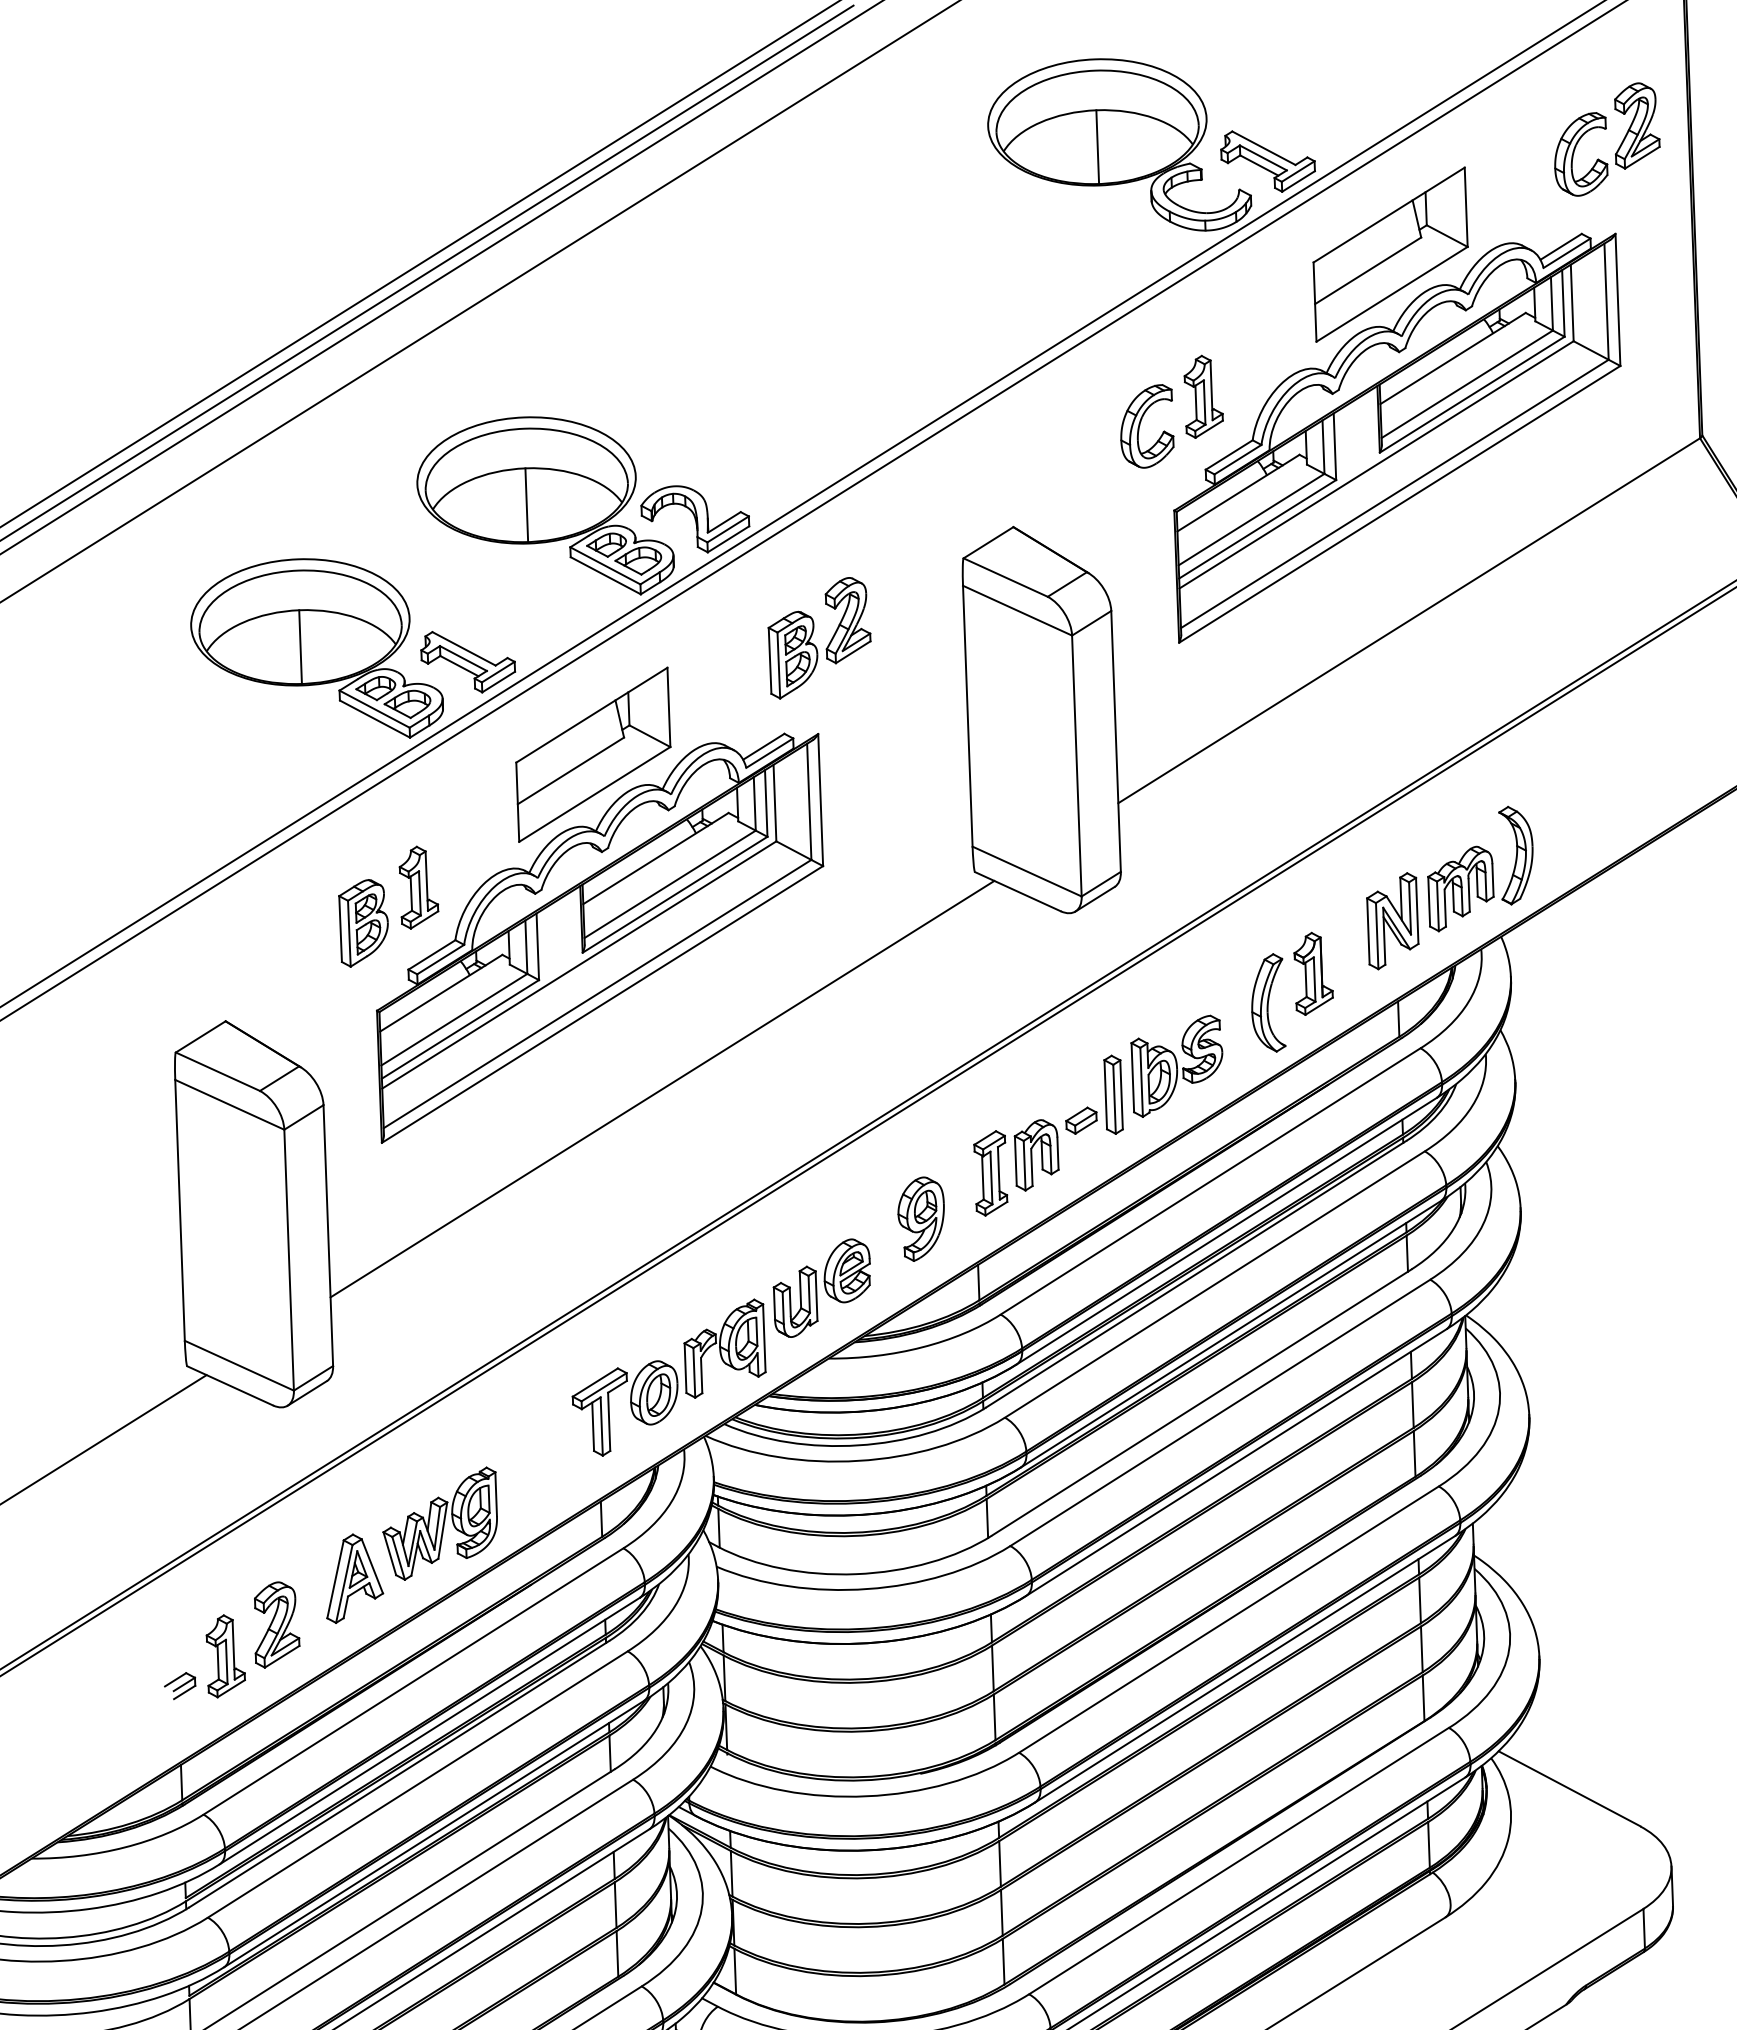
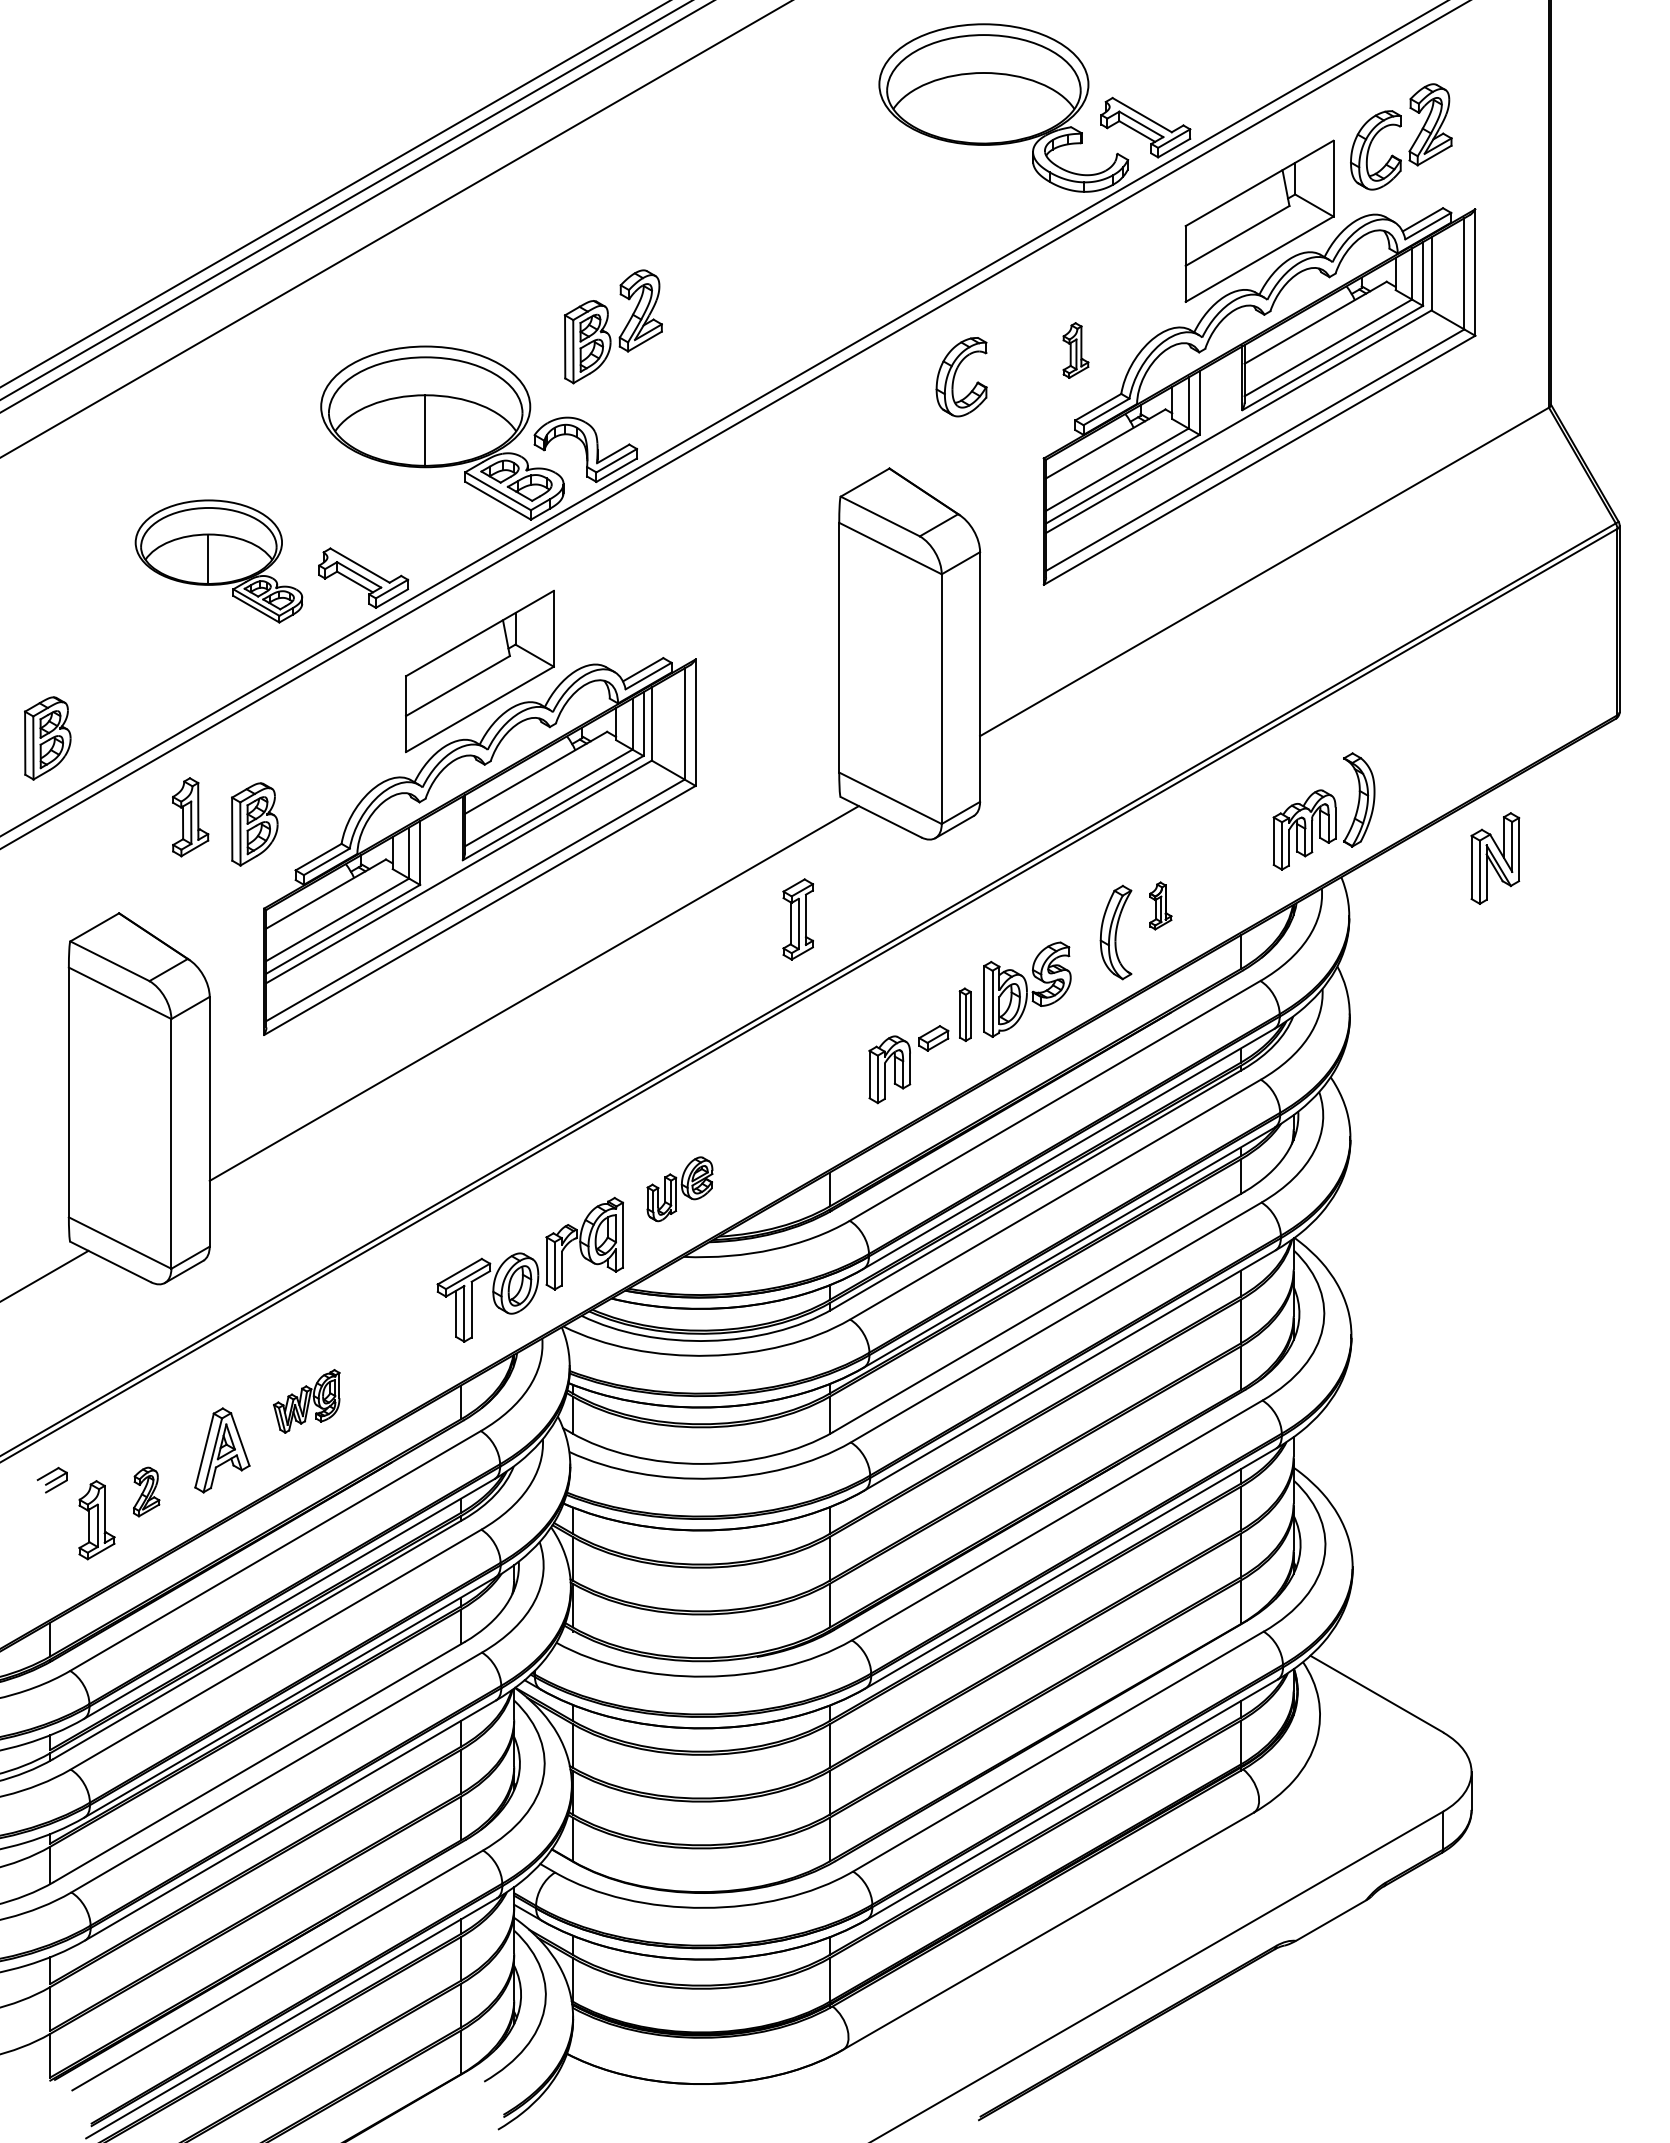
part: (1605, 129) -> (1400, 127), moved
line: (1097, 147) -> (983, 108), removed
part: (1203, 396) -> (1075, 350), size x0.7
part: (1140, 426) -> (955, 376), moved
part: (812, 635) -> (606, 324), moved
part: (316, 649) -> (218, 561), size x0.7
part: (144, 841) -> (47, 738), added
part: (418, 887) -> (190, 817), moved
part: (1392, 921) -> (1495, 858), moved
part: (1313, 973) -> (1160, 905), size x0.6
part: (1112, 1094) -> (964, 1014), size x0.7
part: (990, 1173) -> (797, 919), moved
part: (921, 1218) -> (777, 1126), removed
part: (821, 1287) -> (679, 1188), size x0.7
part: (440, 1524) -> (306, 1401), size x0.6
part: (276, 1624) -> (146, 1491), size x0.6
part: (179, 1685) -> (51, 1479), moved

